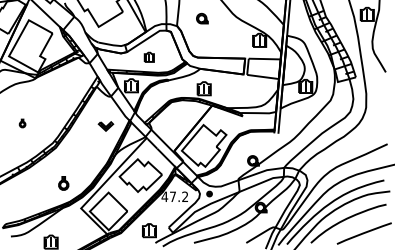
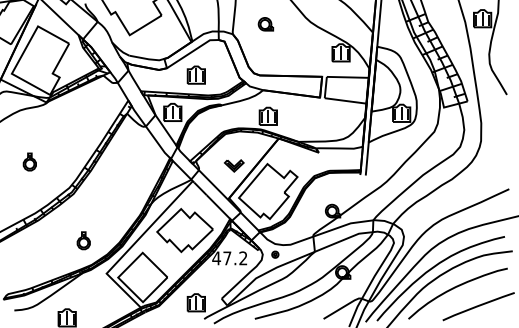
part: (148, 56) -> (195, 74), size x1.43
part: (22, 123) -> (29, 161), size x1.67
part: (105, 126) -> (233, 165), moved

